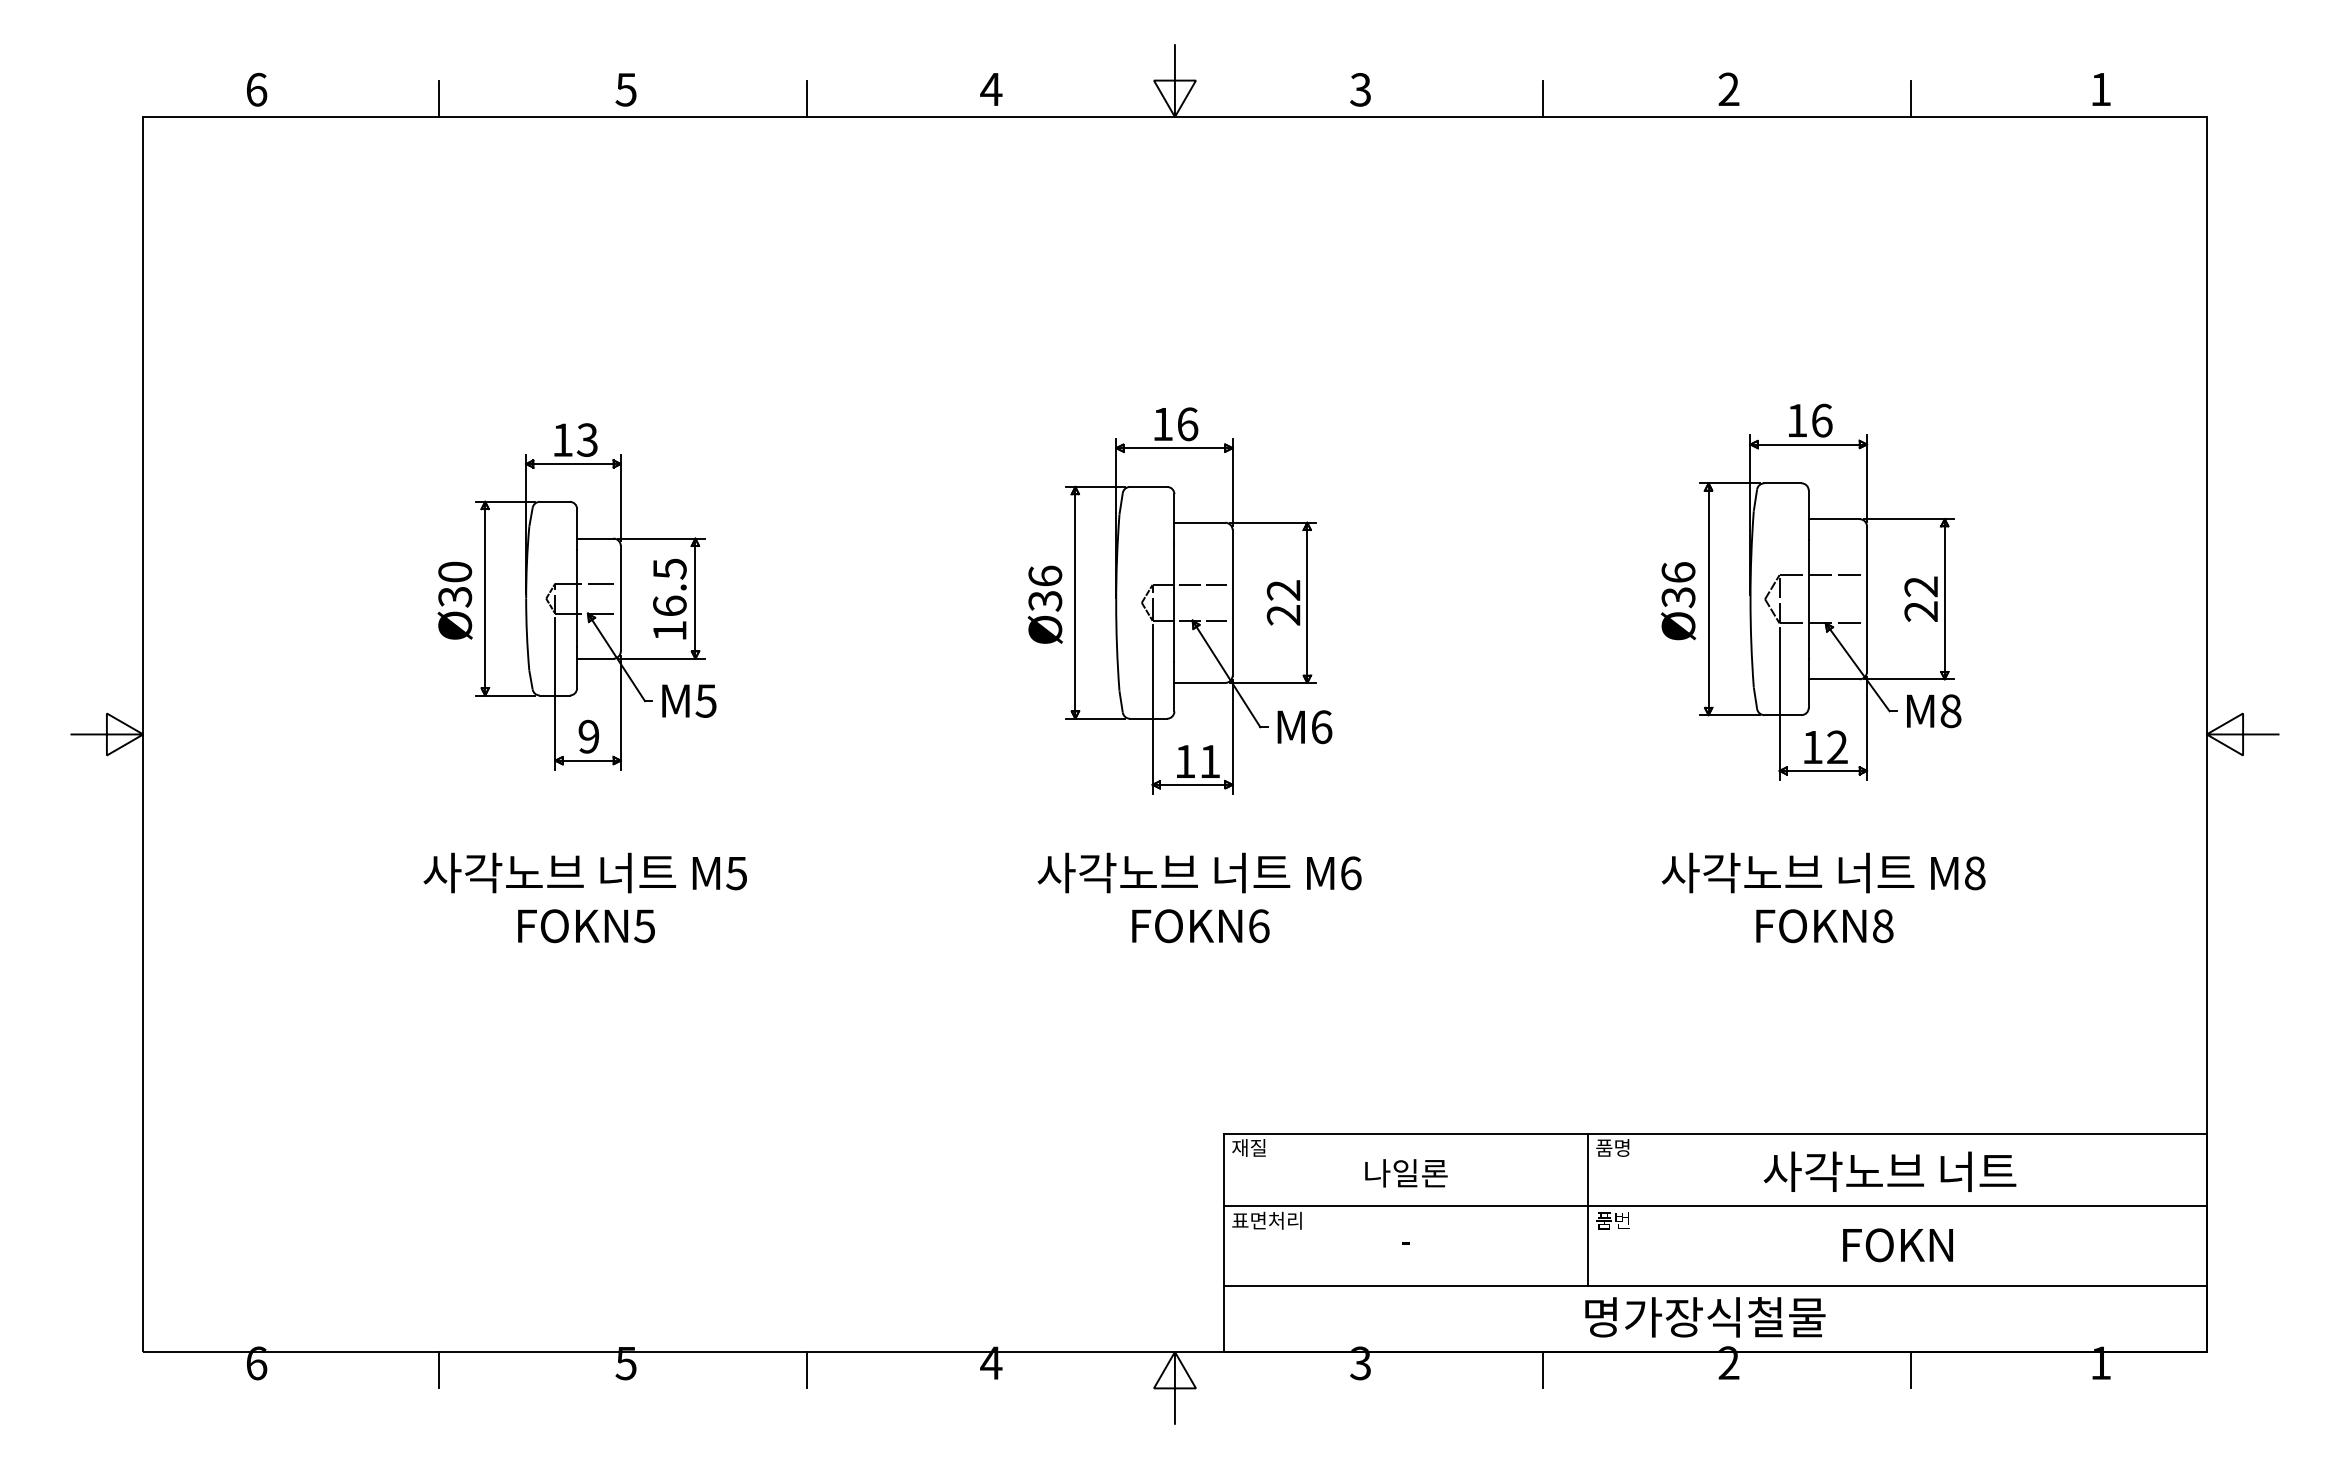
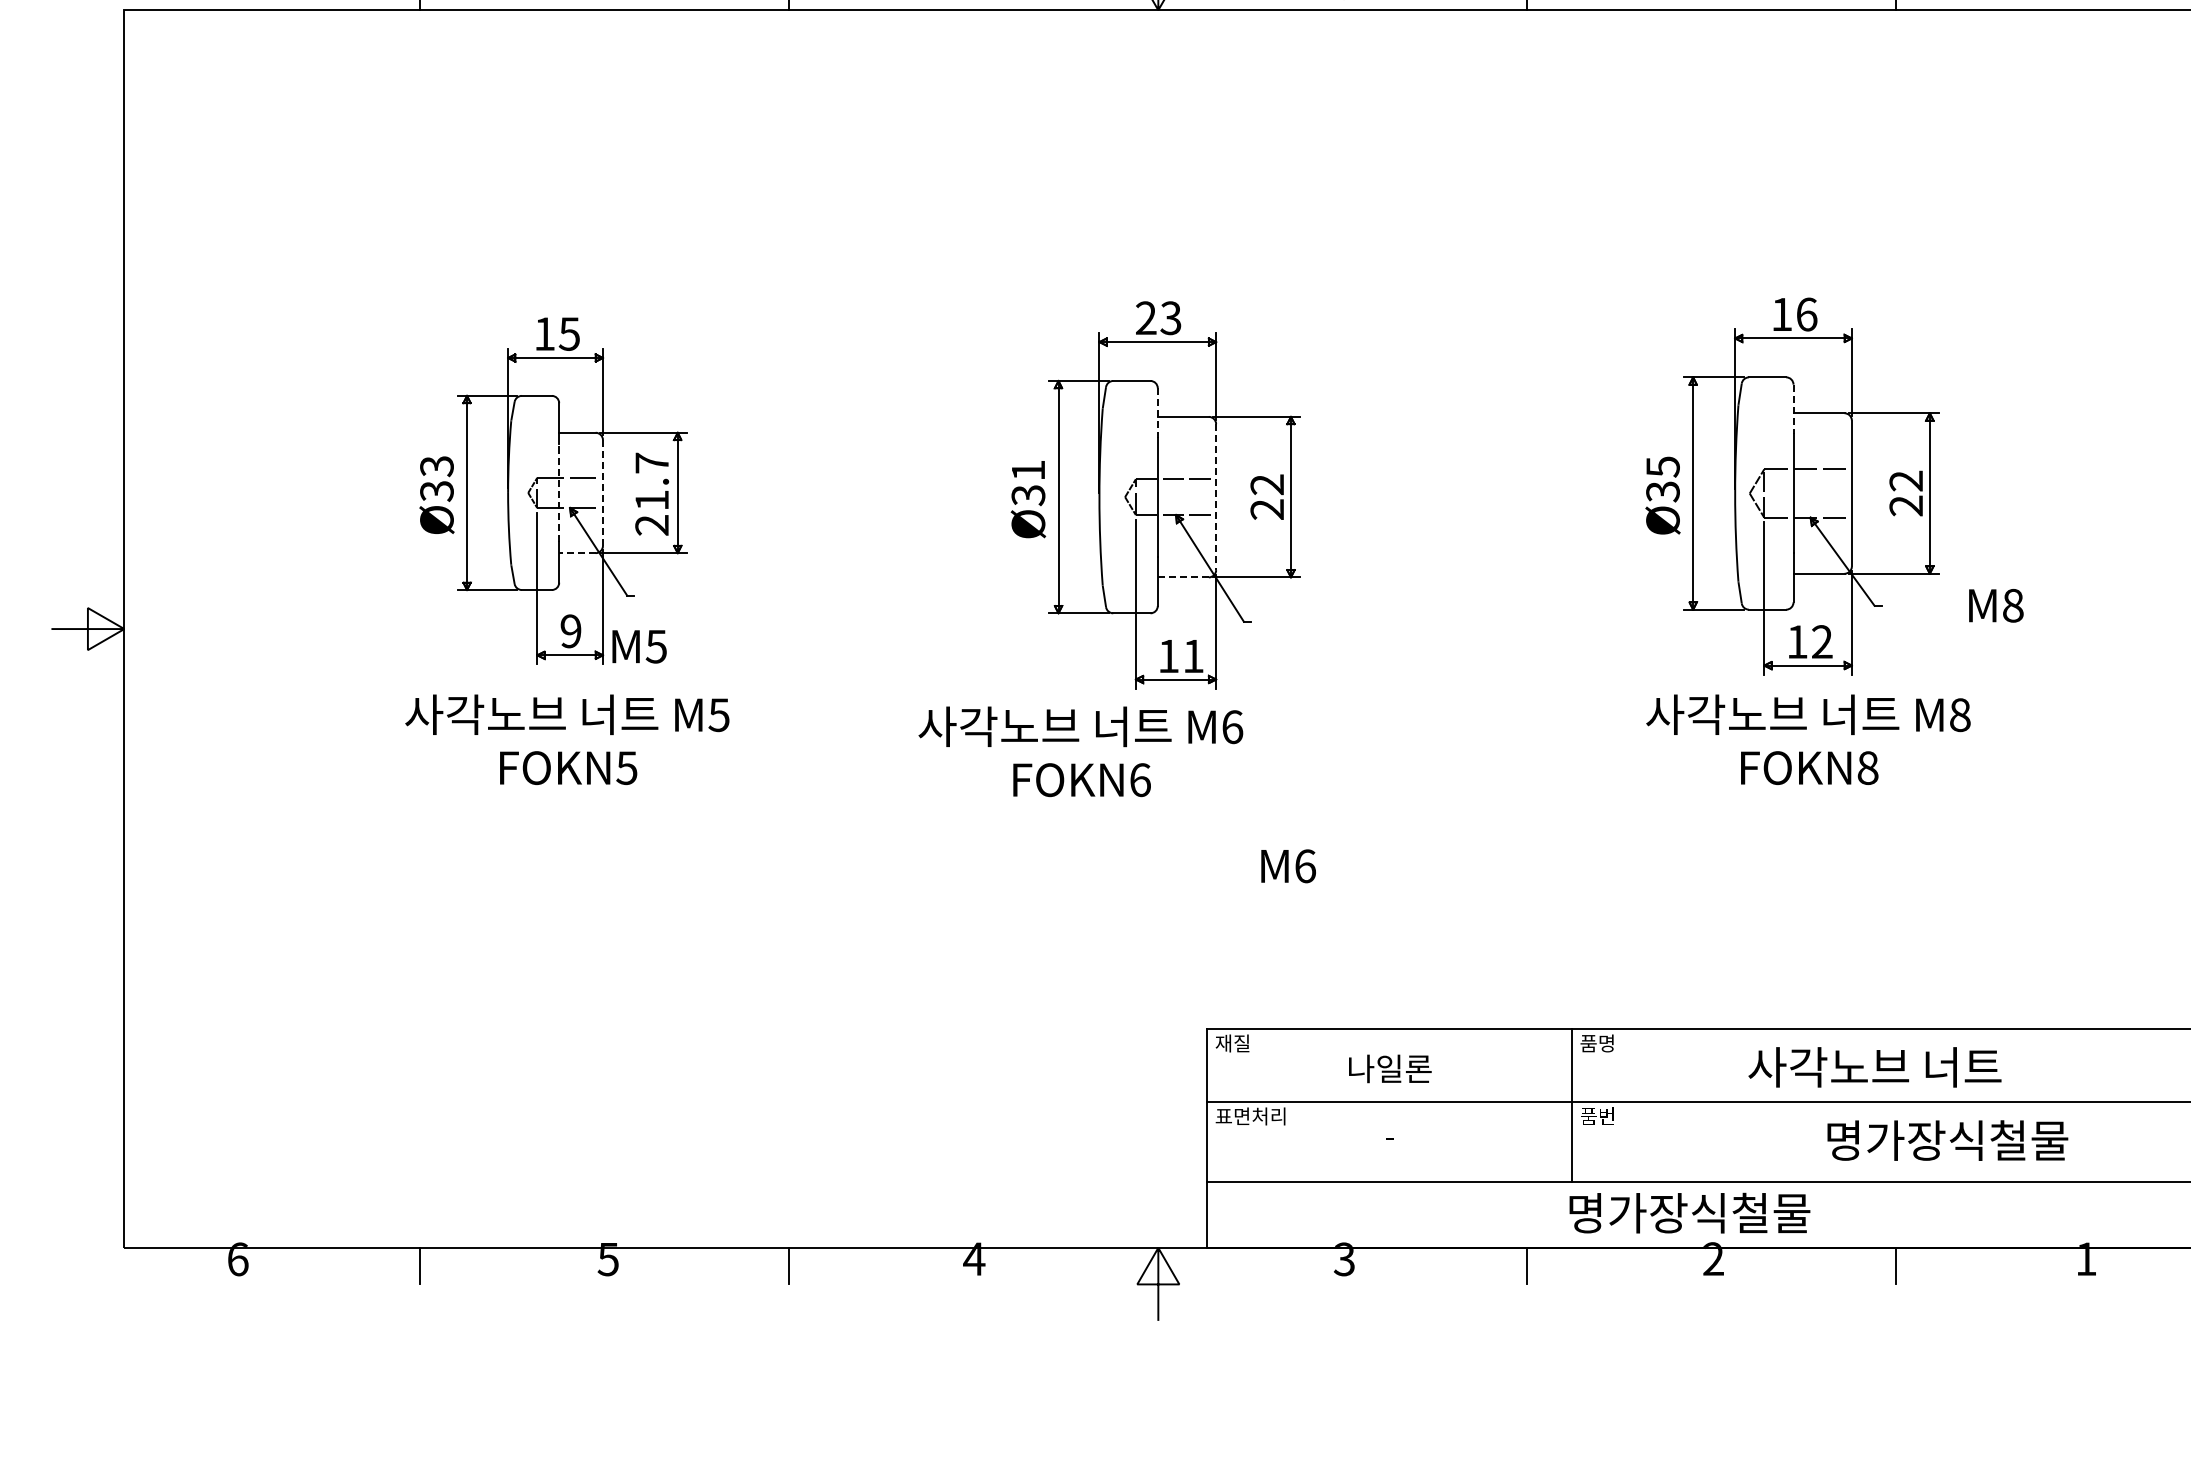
text: (1175, 424) -> (1158, 318), 16 -> 23
text: (587, 439) -> (569, 333), 13 -> 15
line: (1808, 515) -> (1793, 409), solid -> dashed
line: (1174, 518) -> (1157, 412), solid -> dashed
text: (455, 571) -> (437, 465), Ø30 -> Ø33
text: (1678, 572) -> (1662, 466), Ø36 -> Ø35
text: (1045, 575) -> (1028, 469), Ø36 -> Ø31
line: (577, 598) -> (559, 492), solid -> dashed
line: (620, 598) -> (602, 492), solid -> dashed
text: (669, 599) -> (651, 493), 16.5 -> 21.7
line: (1232, 602) -> (1216, 496), solid -> dashed
line: (594, 658) -> (576, 552), solid -> dashed
line: (1199, 682) -> (1182, 576), solid -> dashed
text: (689, 700) -> (639, 646), moved
text: (1934, 711) -> (1996, 606), moved
text: (1304, 727) -> (1288, 866), moved
text: (584, 897) -> (566, 739), moved
text: (1199, 897) -> (1080, 751), moved
text: (1823, 897) -> (1808, 739), moved
text: (1962, 1244) -> (1947, 1140), FOKN -> 명가장식철물

